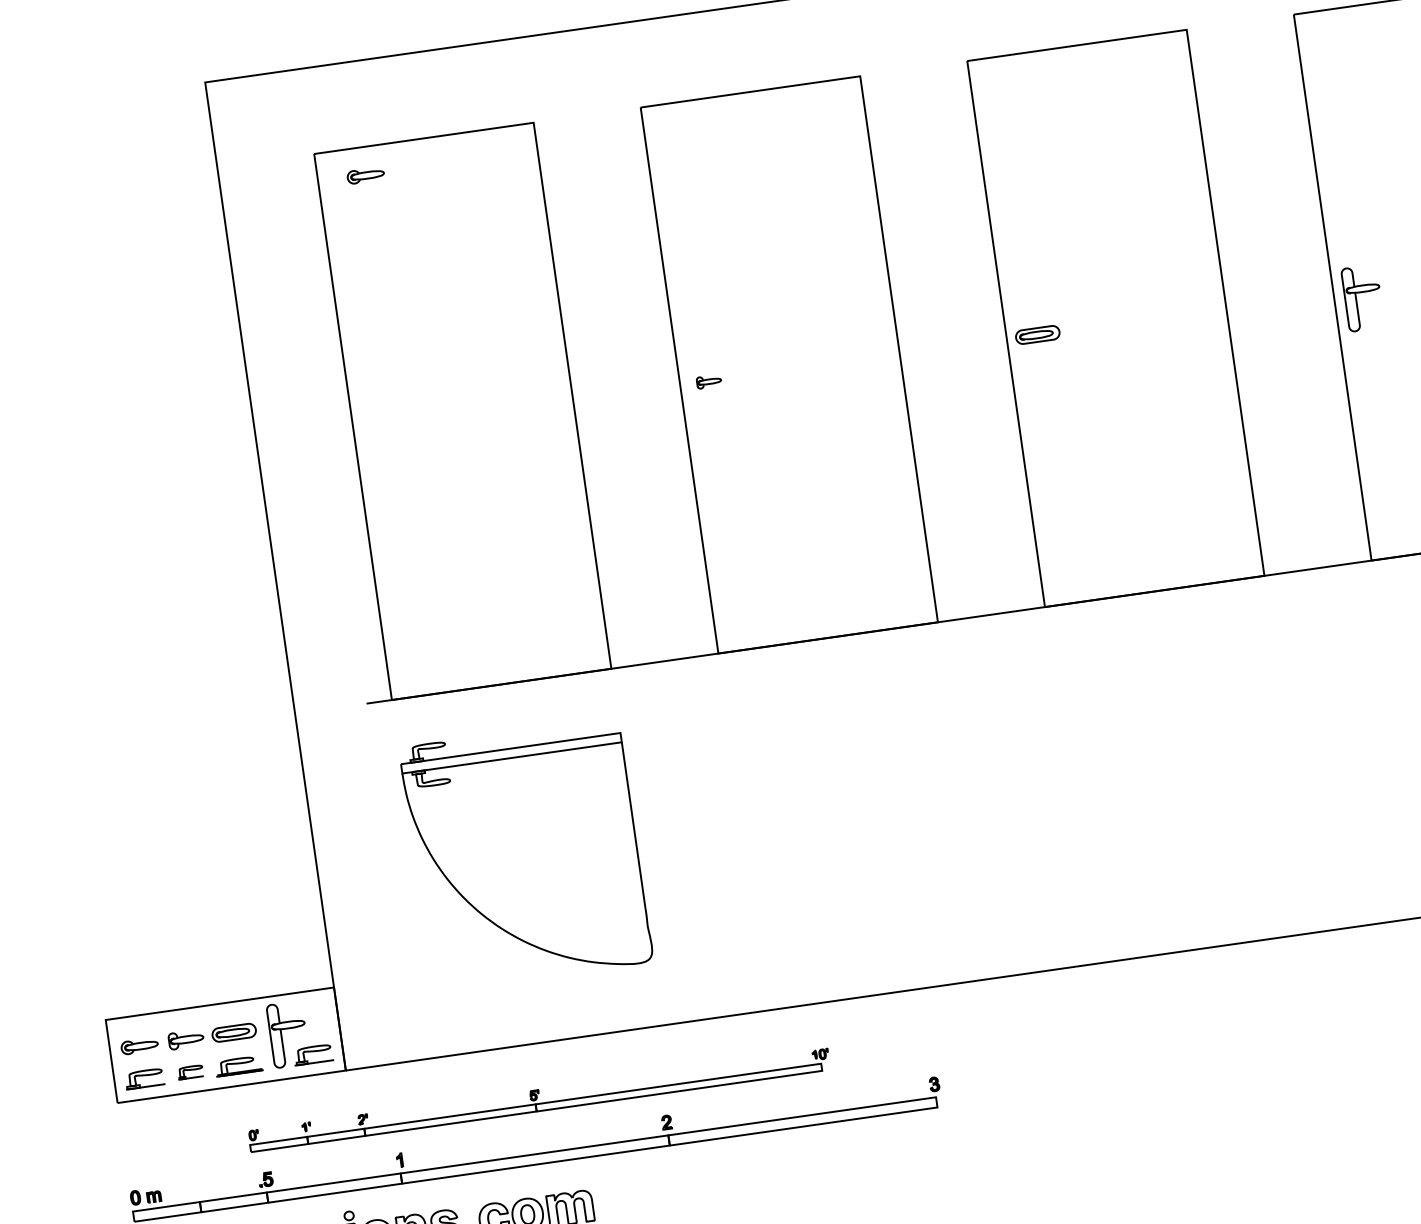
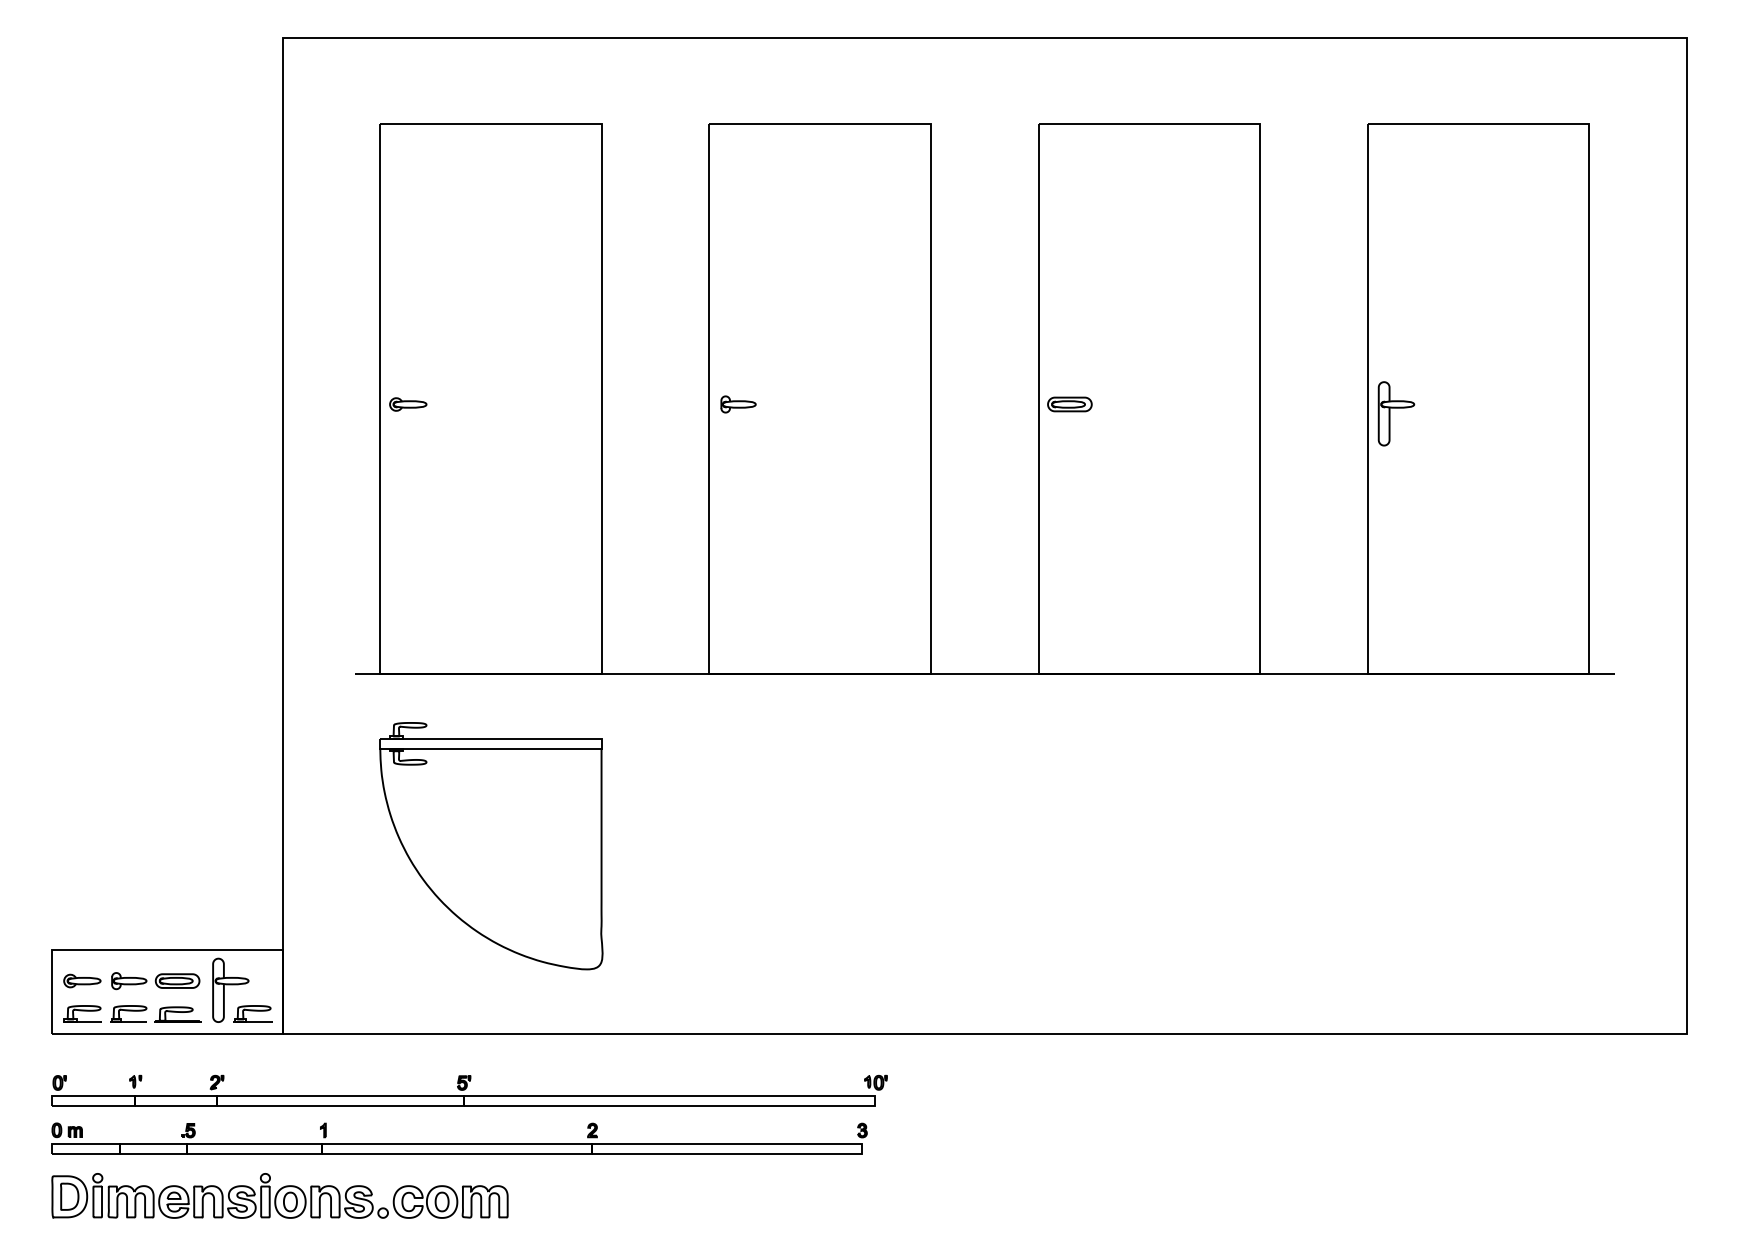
part: (366, 175) -> (408, 404), moved
part: (709, 381) -> (738, 404), size x1.43
part: (190, 1071) -> (128, 1013), size x1.43
part: (539, 1100) -> (469, 1090), size x1.43

